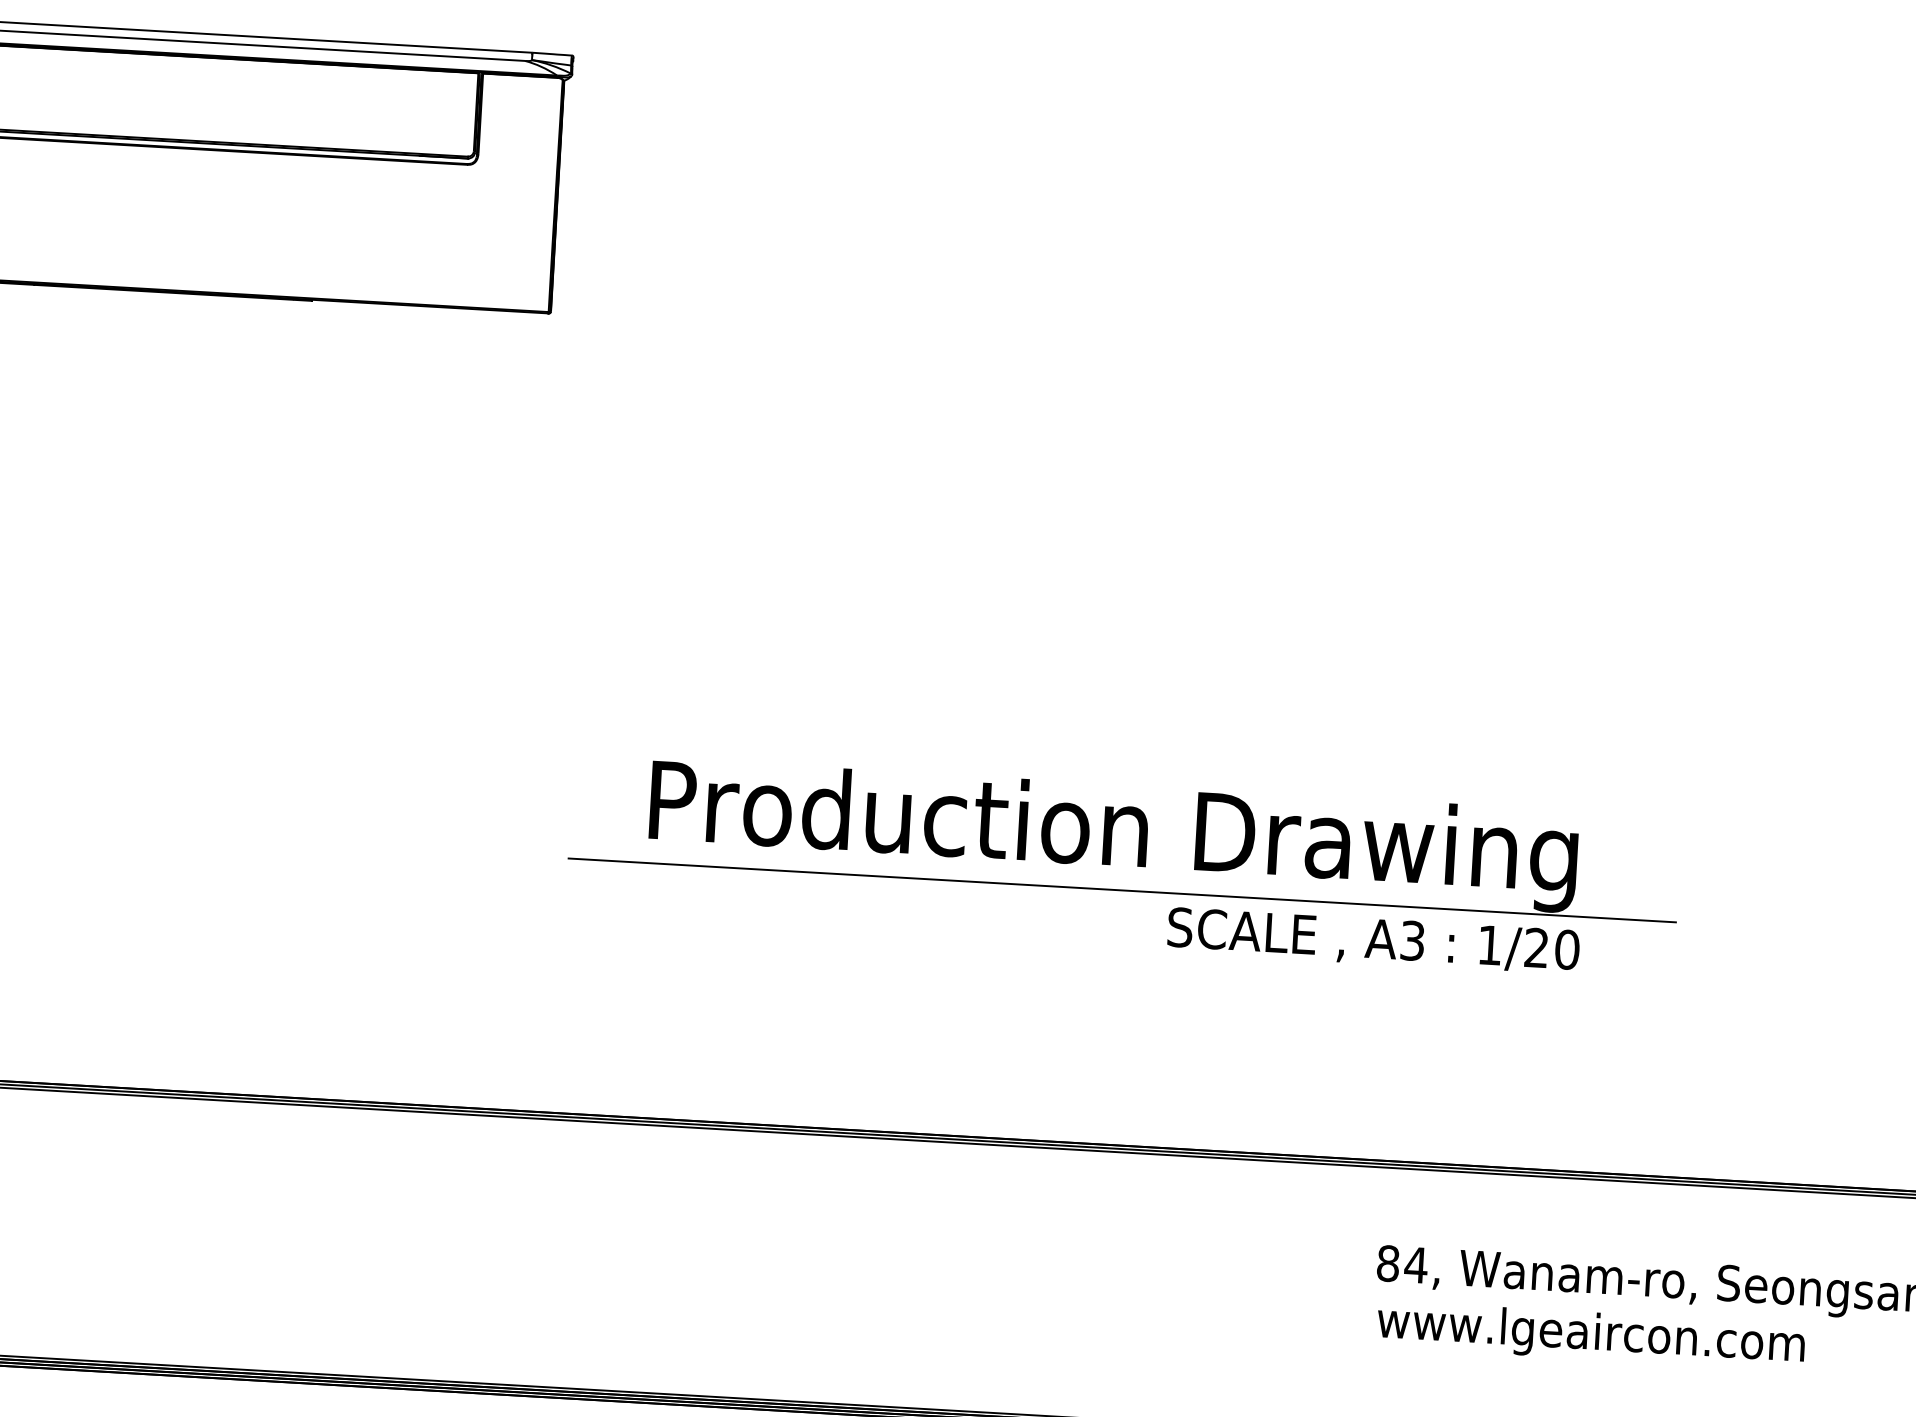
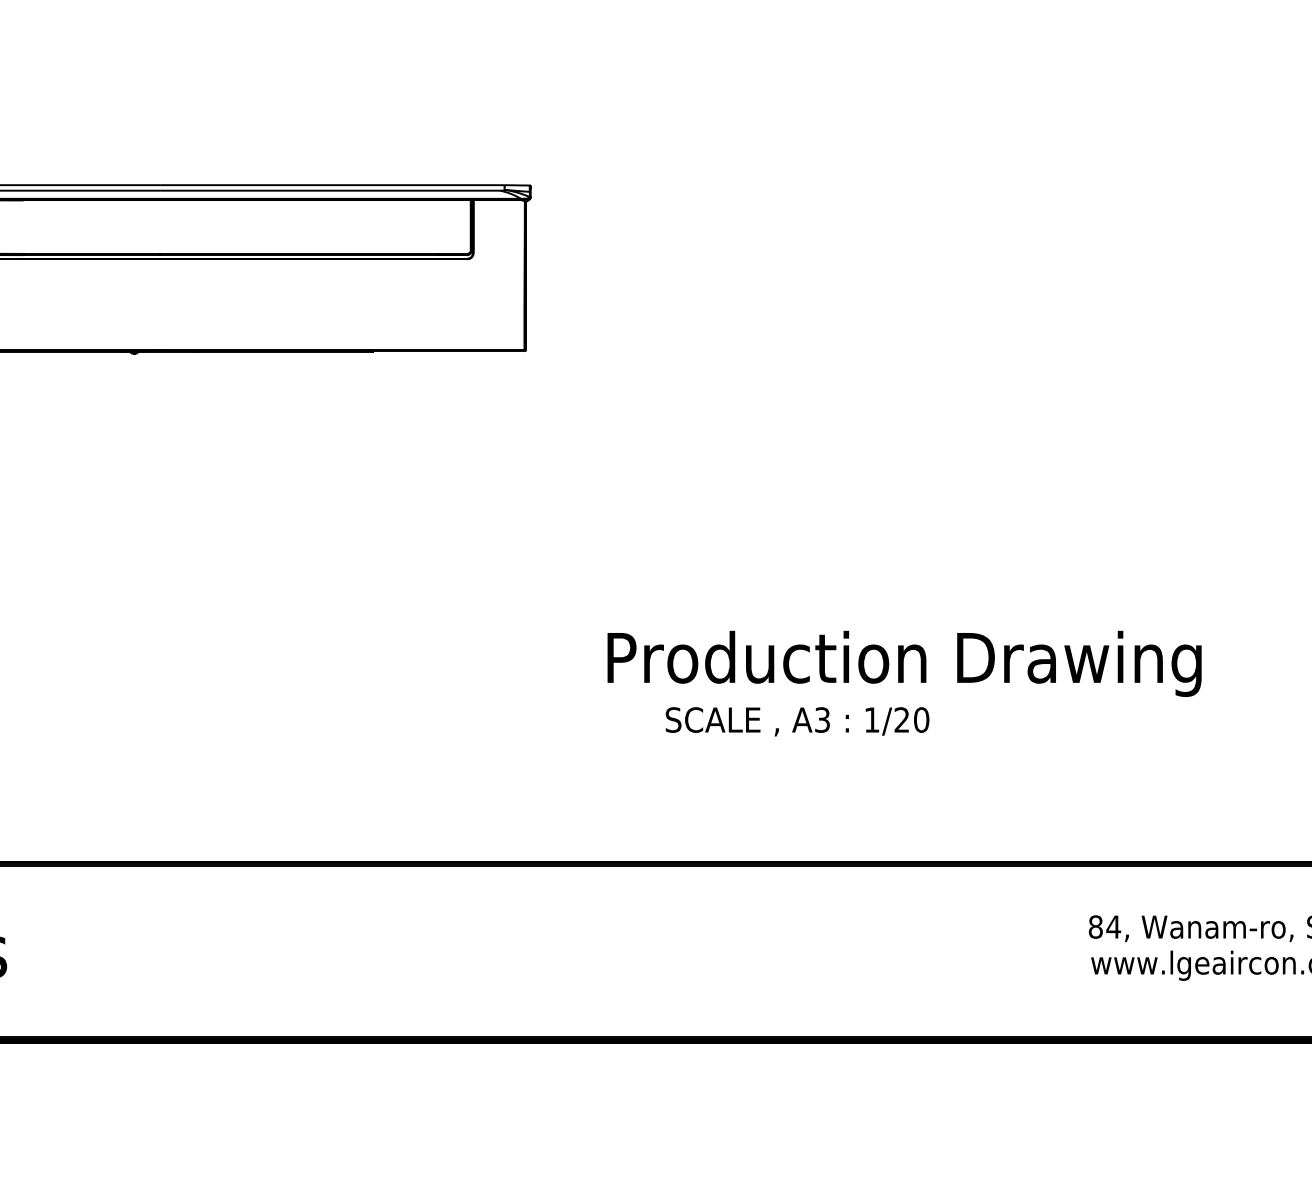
line: (1121, 890) -> (911, 698), removed
text: (1373, 940) -> (797, 721), moved

